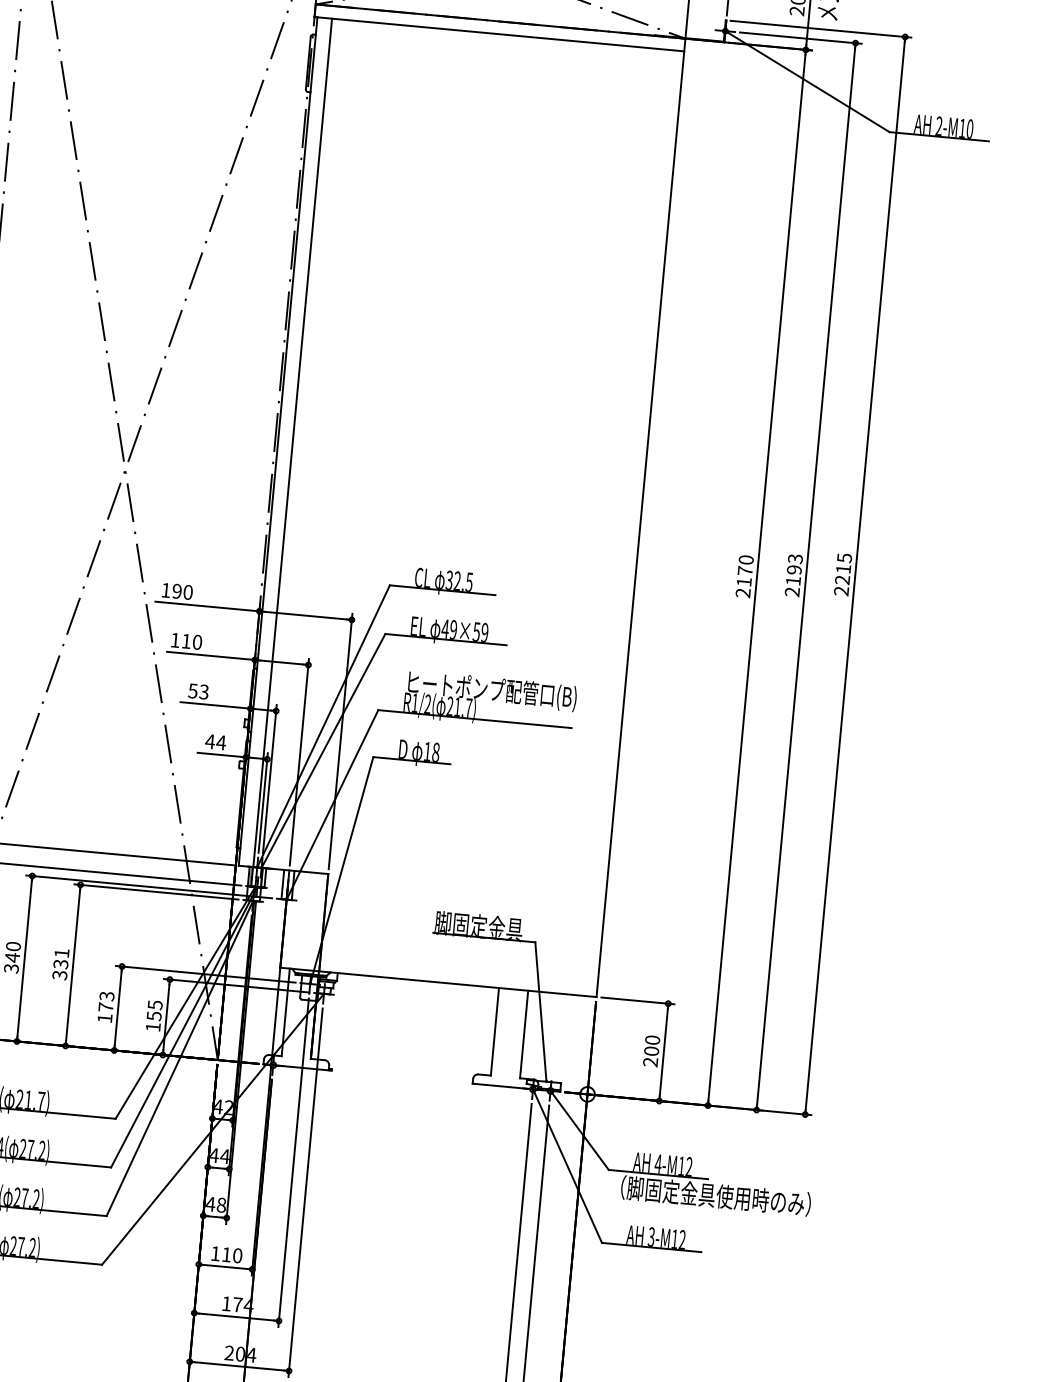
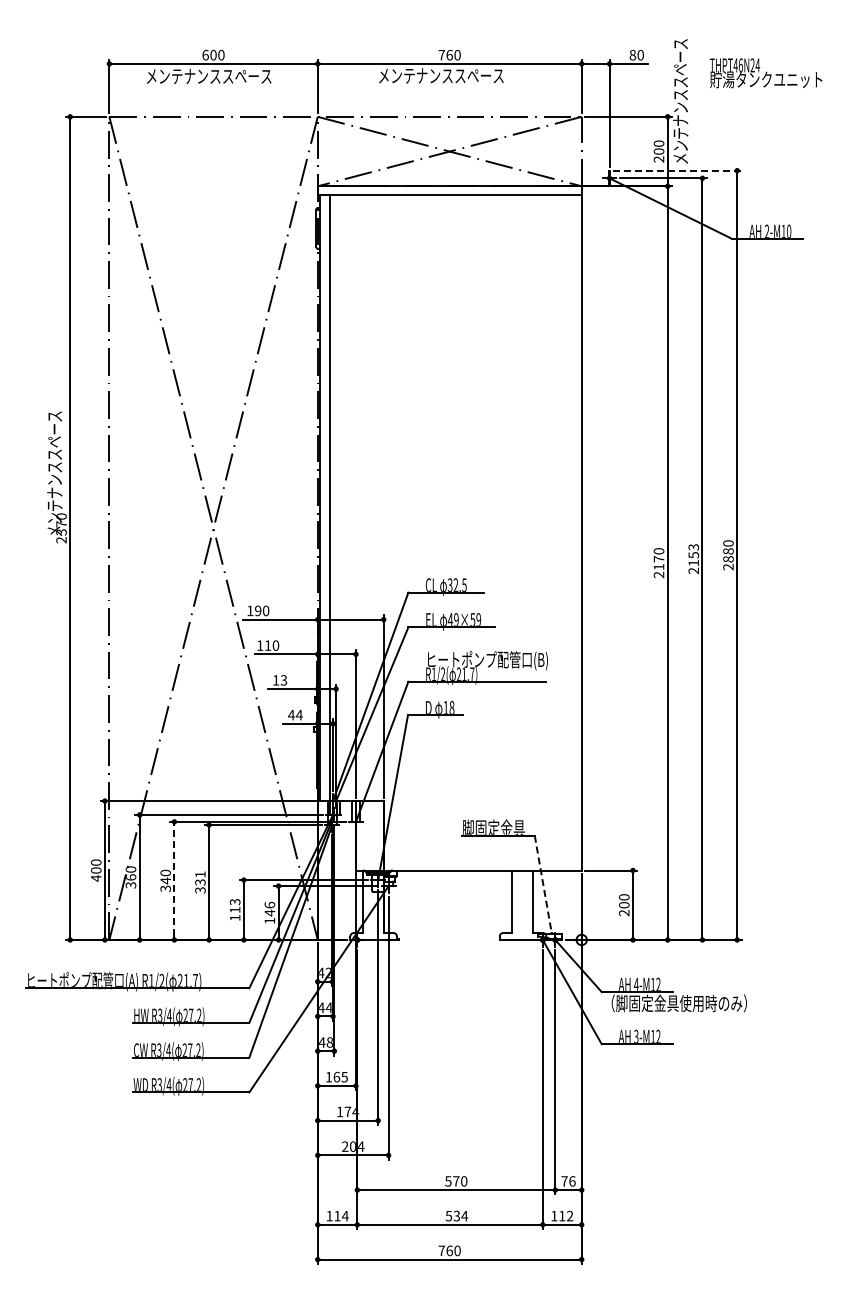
line: (821, 29) -> (677, 170), solid -> dashed
text: (843, 569) -> (728, 551), 2215 -> 2880
text: (794, 570) -> (693, 555), 2193 -> 2153
text: (192, 691) -> (275, 680), 53 -> 13
line: (24, 958) -> (174, 880), solid -> dashed
text: (106, 1006) -> (235, 909), 173 -> 113
text: (154, 1009) -> (269, 908), 155 -> 146
line: (541, 1011) -> (543, 884), solid -> dashed
text: (231, 1254) -> (340, 1076), 110 -> 165

